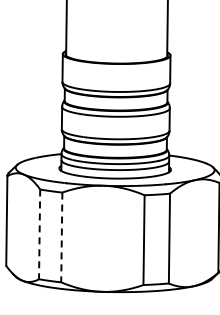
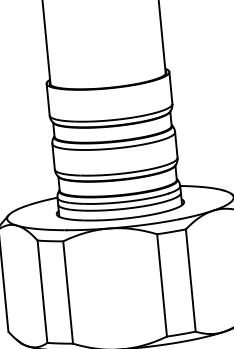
line: (39, 234) -> (42, 291), dashed -> solid
line: (61, 237) -> (67, 292), dashed -> solid

